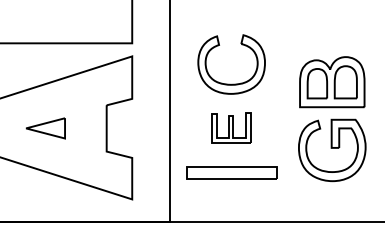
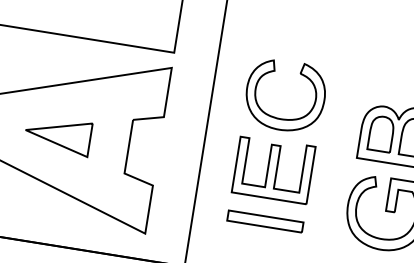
part: (231, 127) -> (273, 168), size x1.67
part: (45, 128) -> (57, 135), size x1.43
part: (231, 172) -> (265, 220), size x0.71

